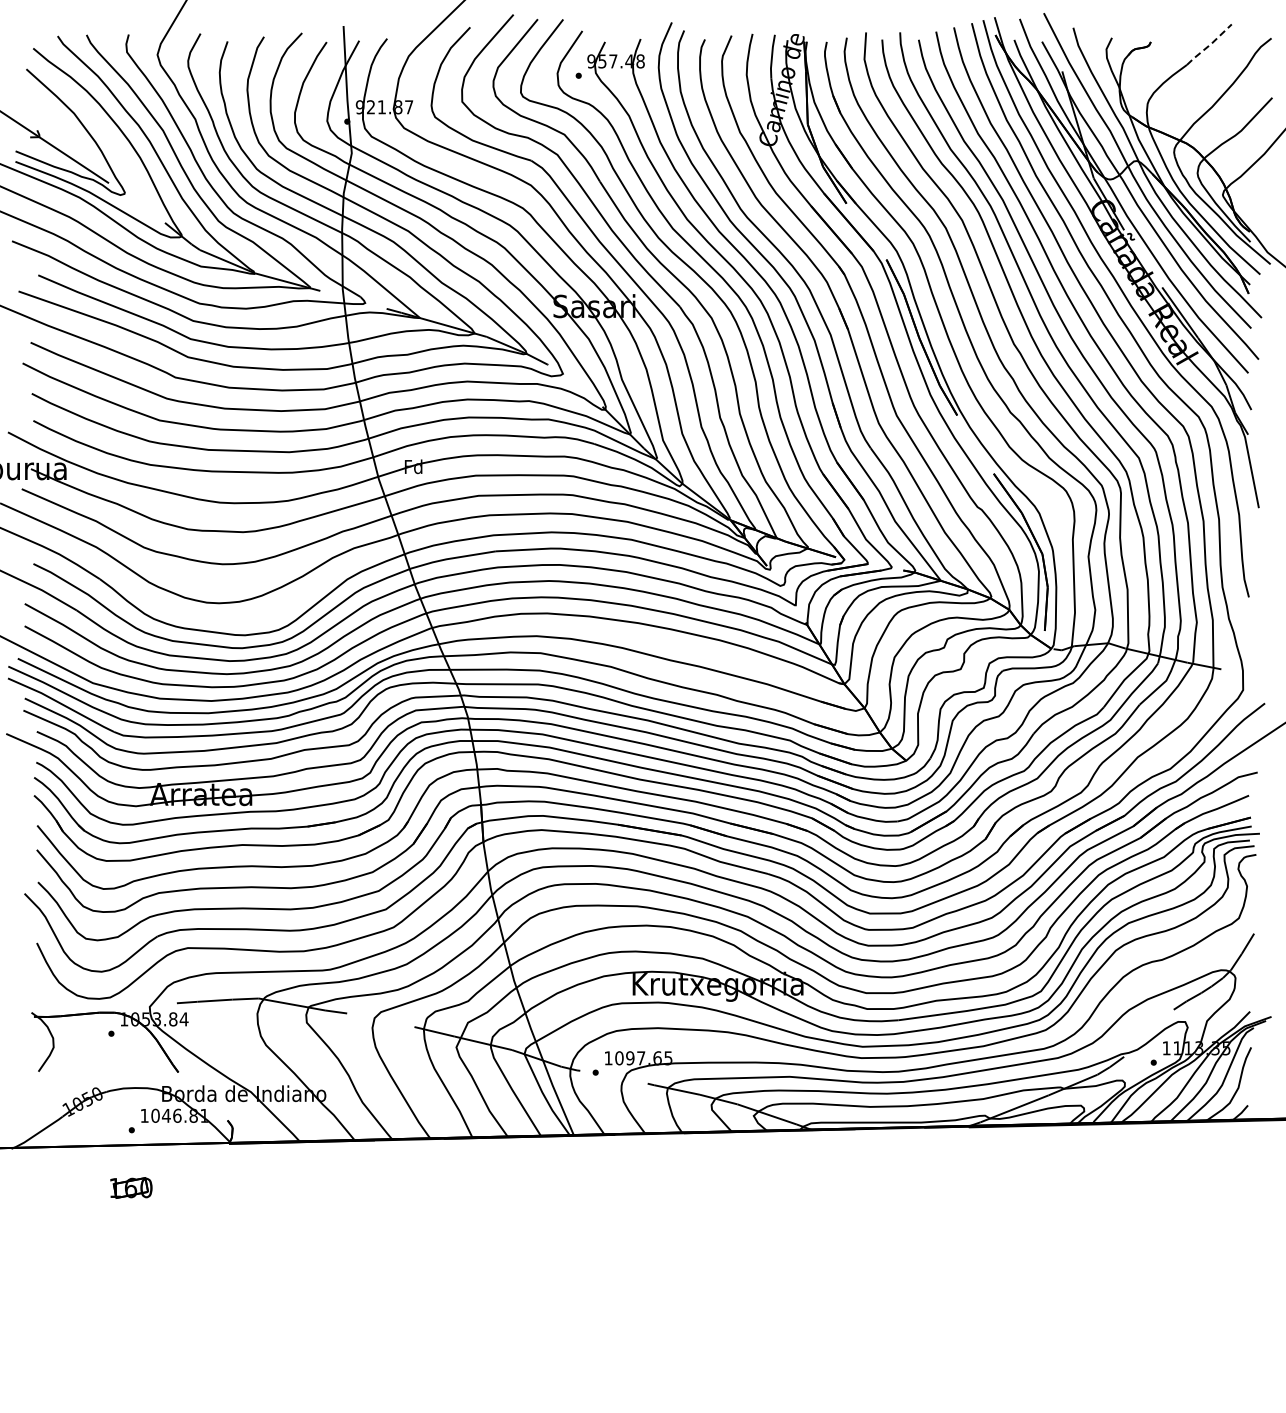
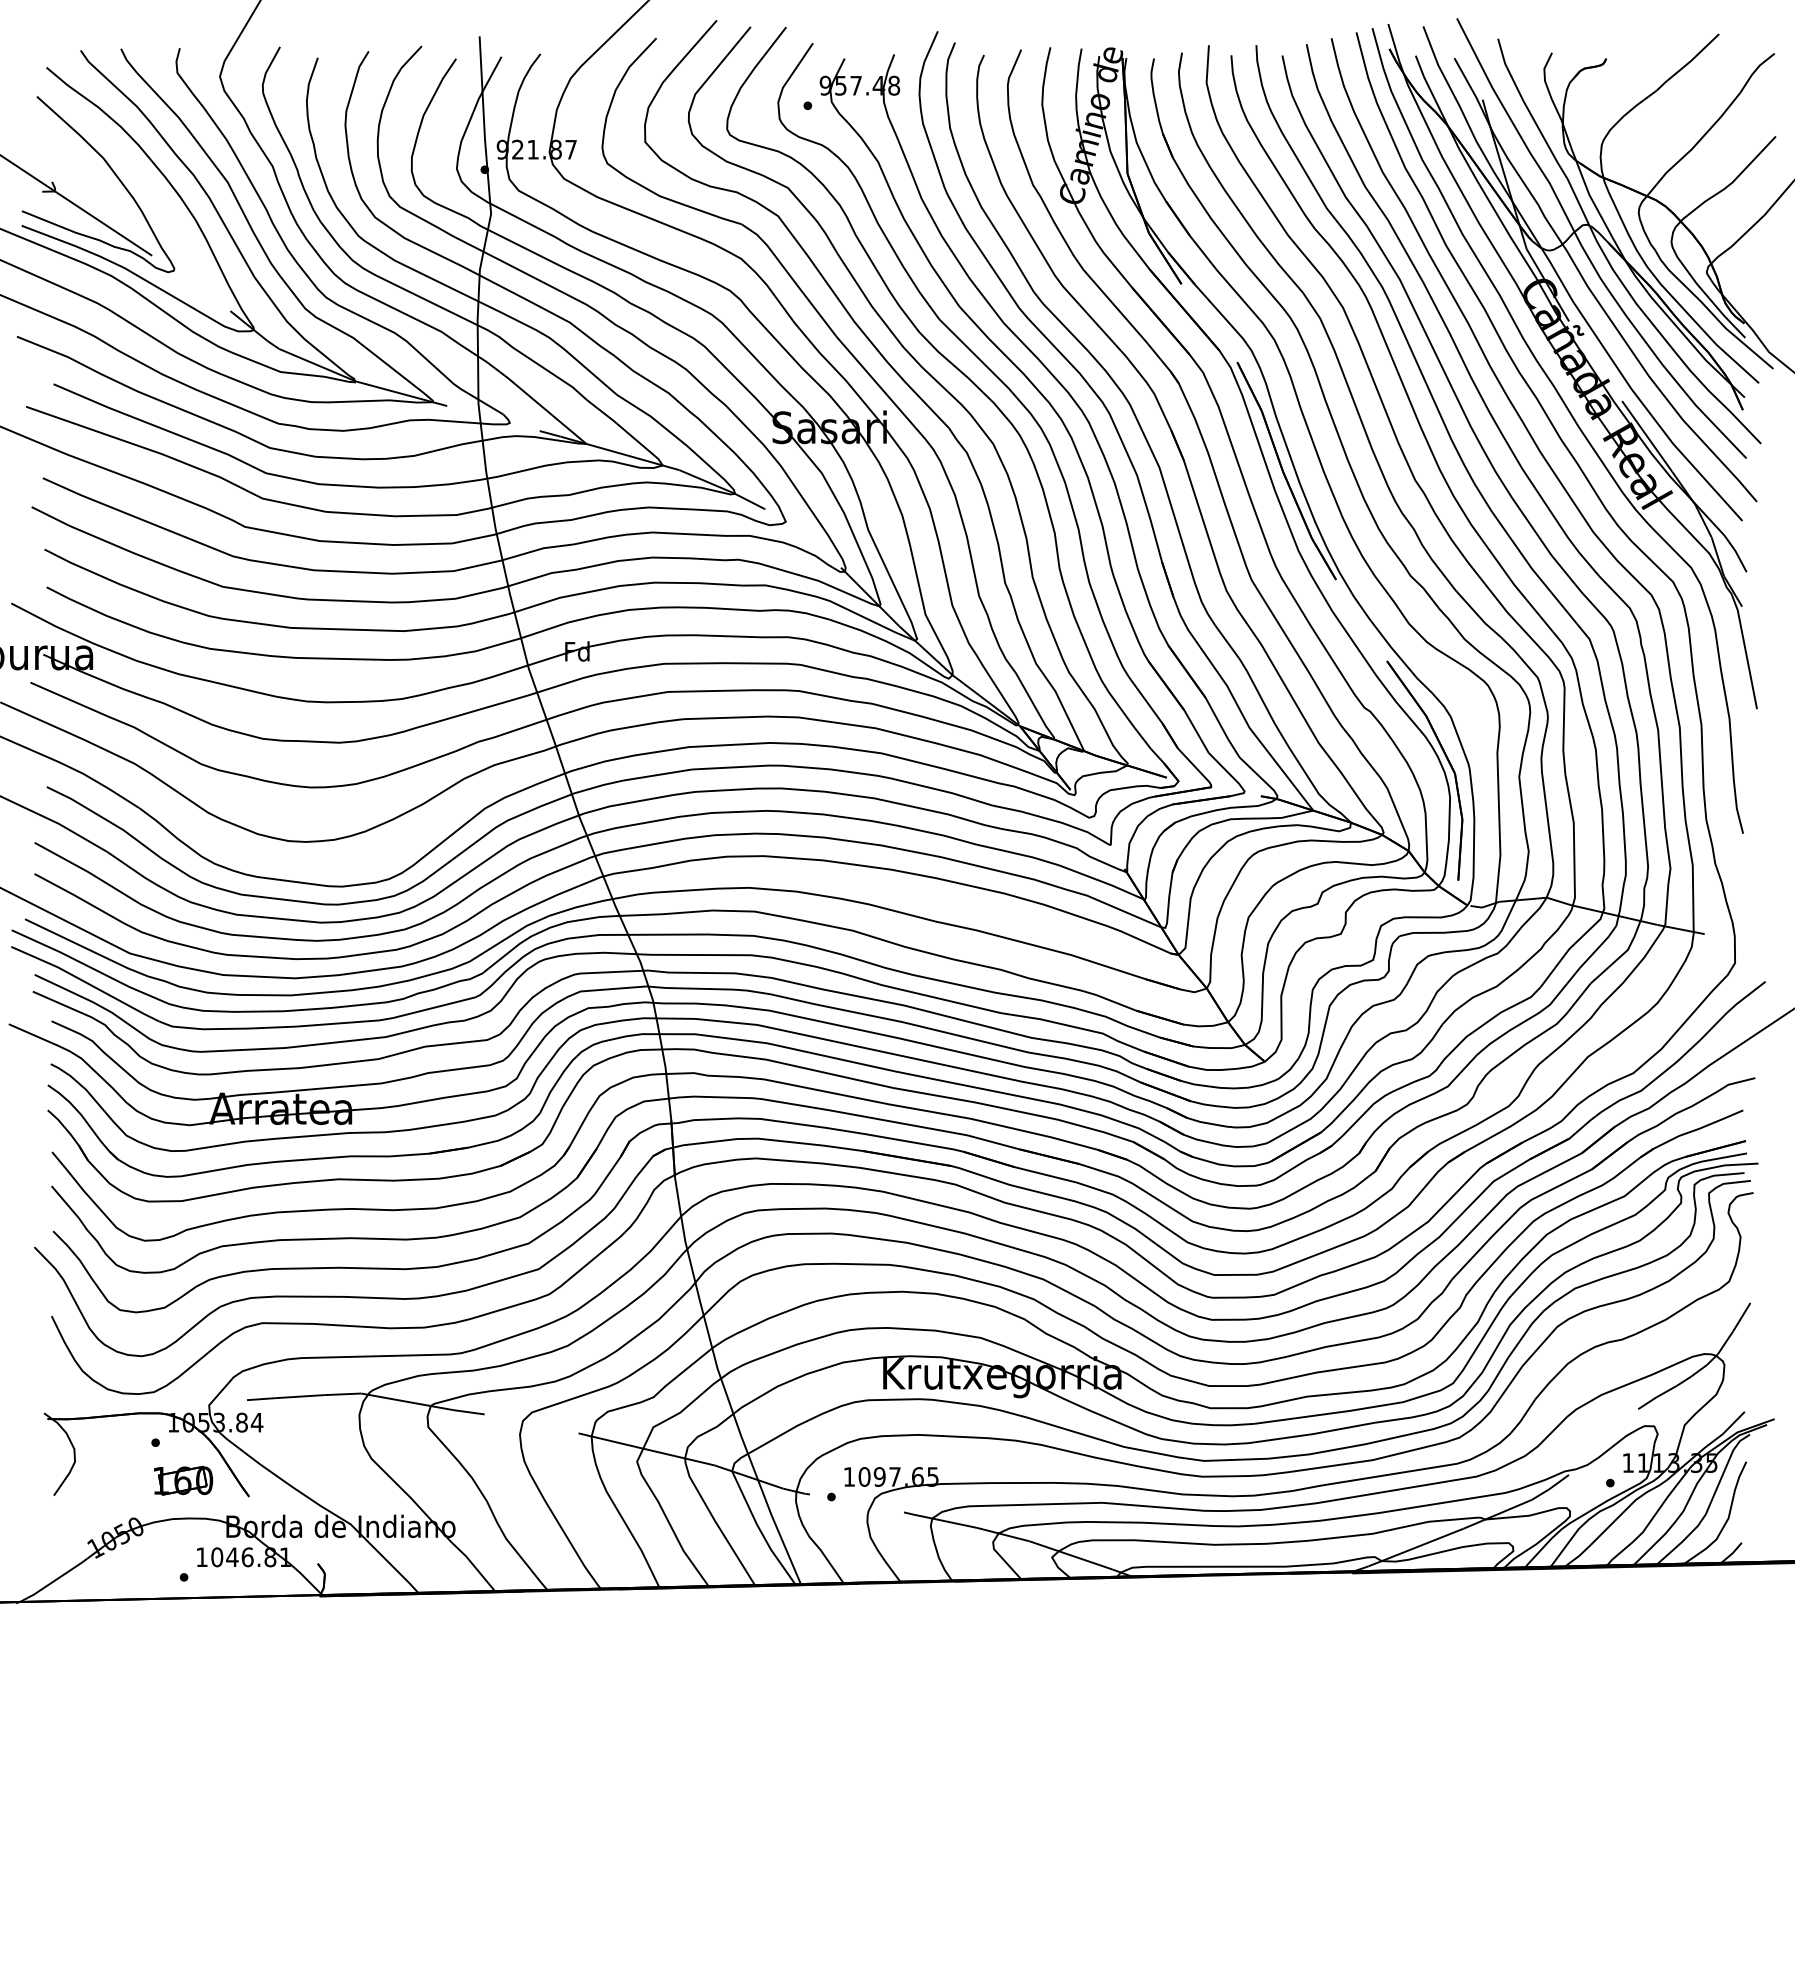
line: (1210, 45) -> (1689, 63), dashed -> solid
part: (131, 1187) -> (183, 1480), moved

